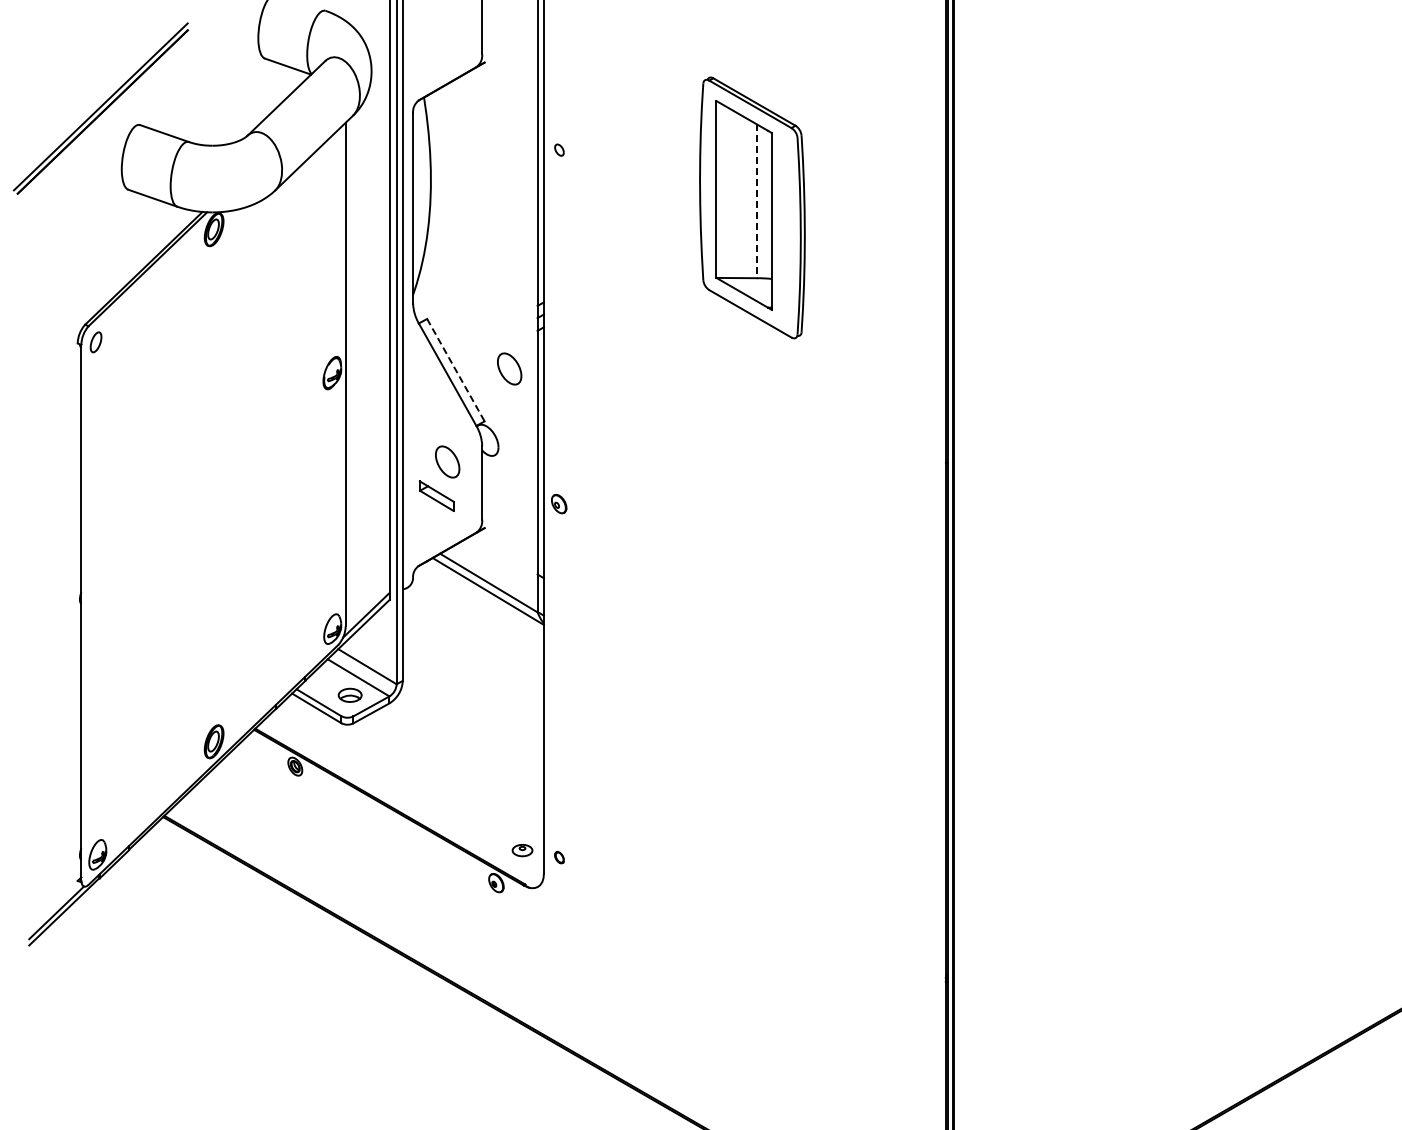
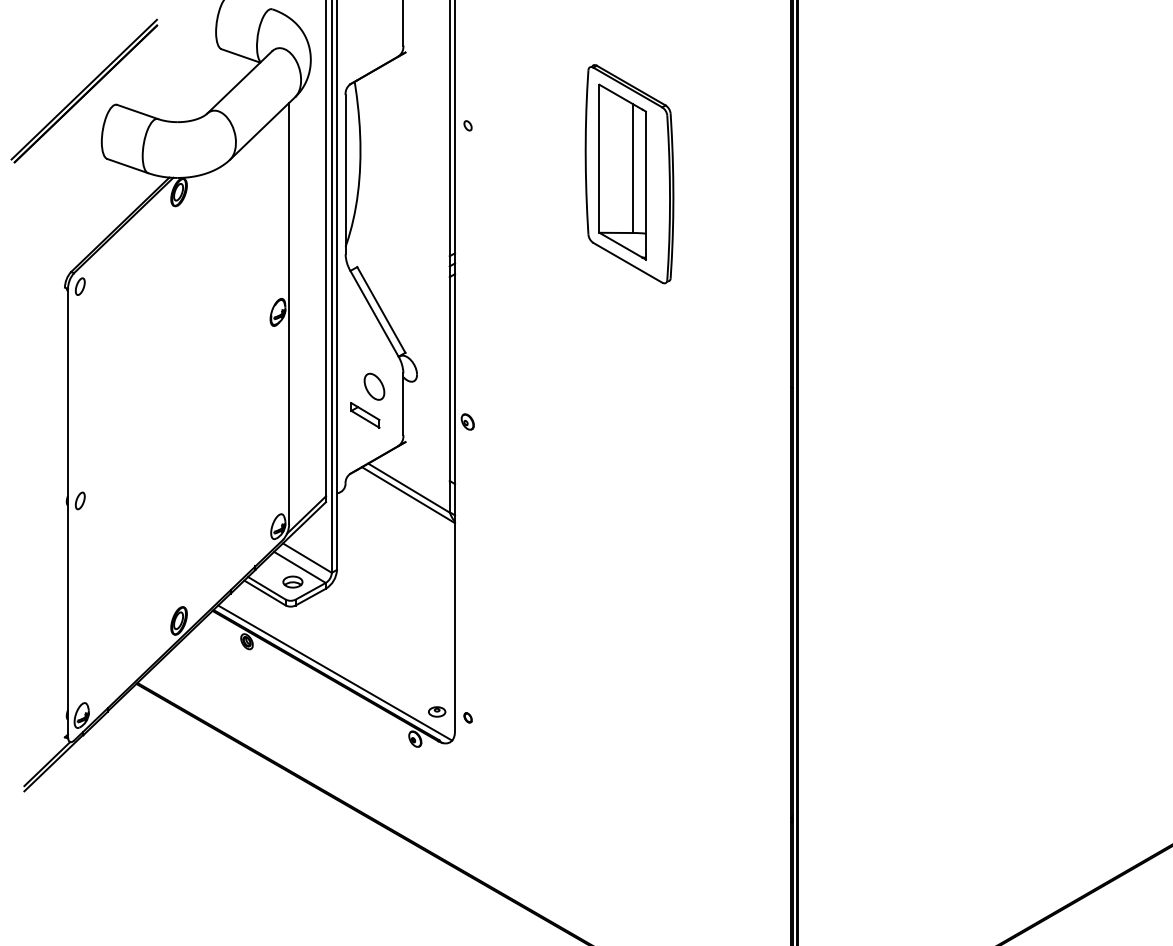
line: (756, 201) -> (632, 168), dashed -> solid
part: (509, 368) -> (426, 308), removed
line: (455, 370) -> (381, 310), dashed -> solid
part: (95, 598) -> (79, 501), added
line: (400, 803) -> (335, 672), added

